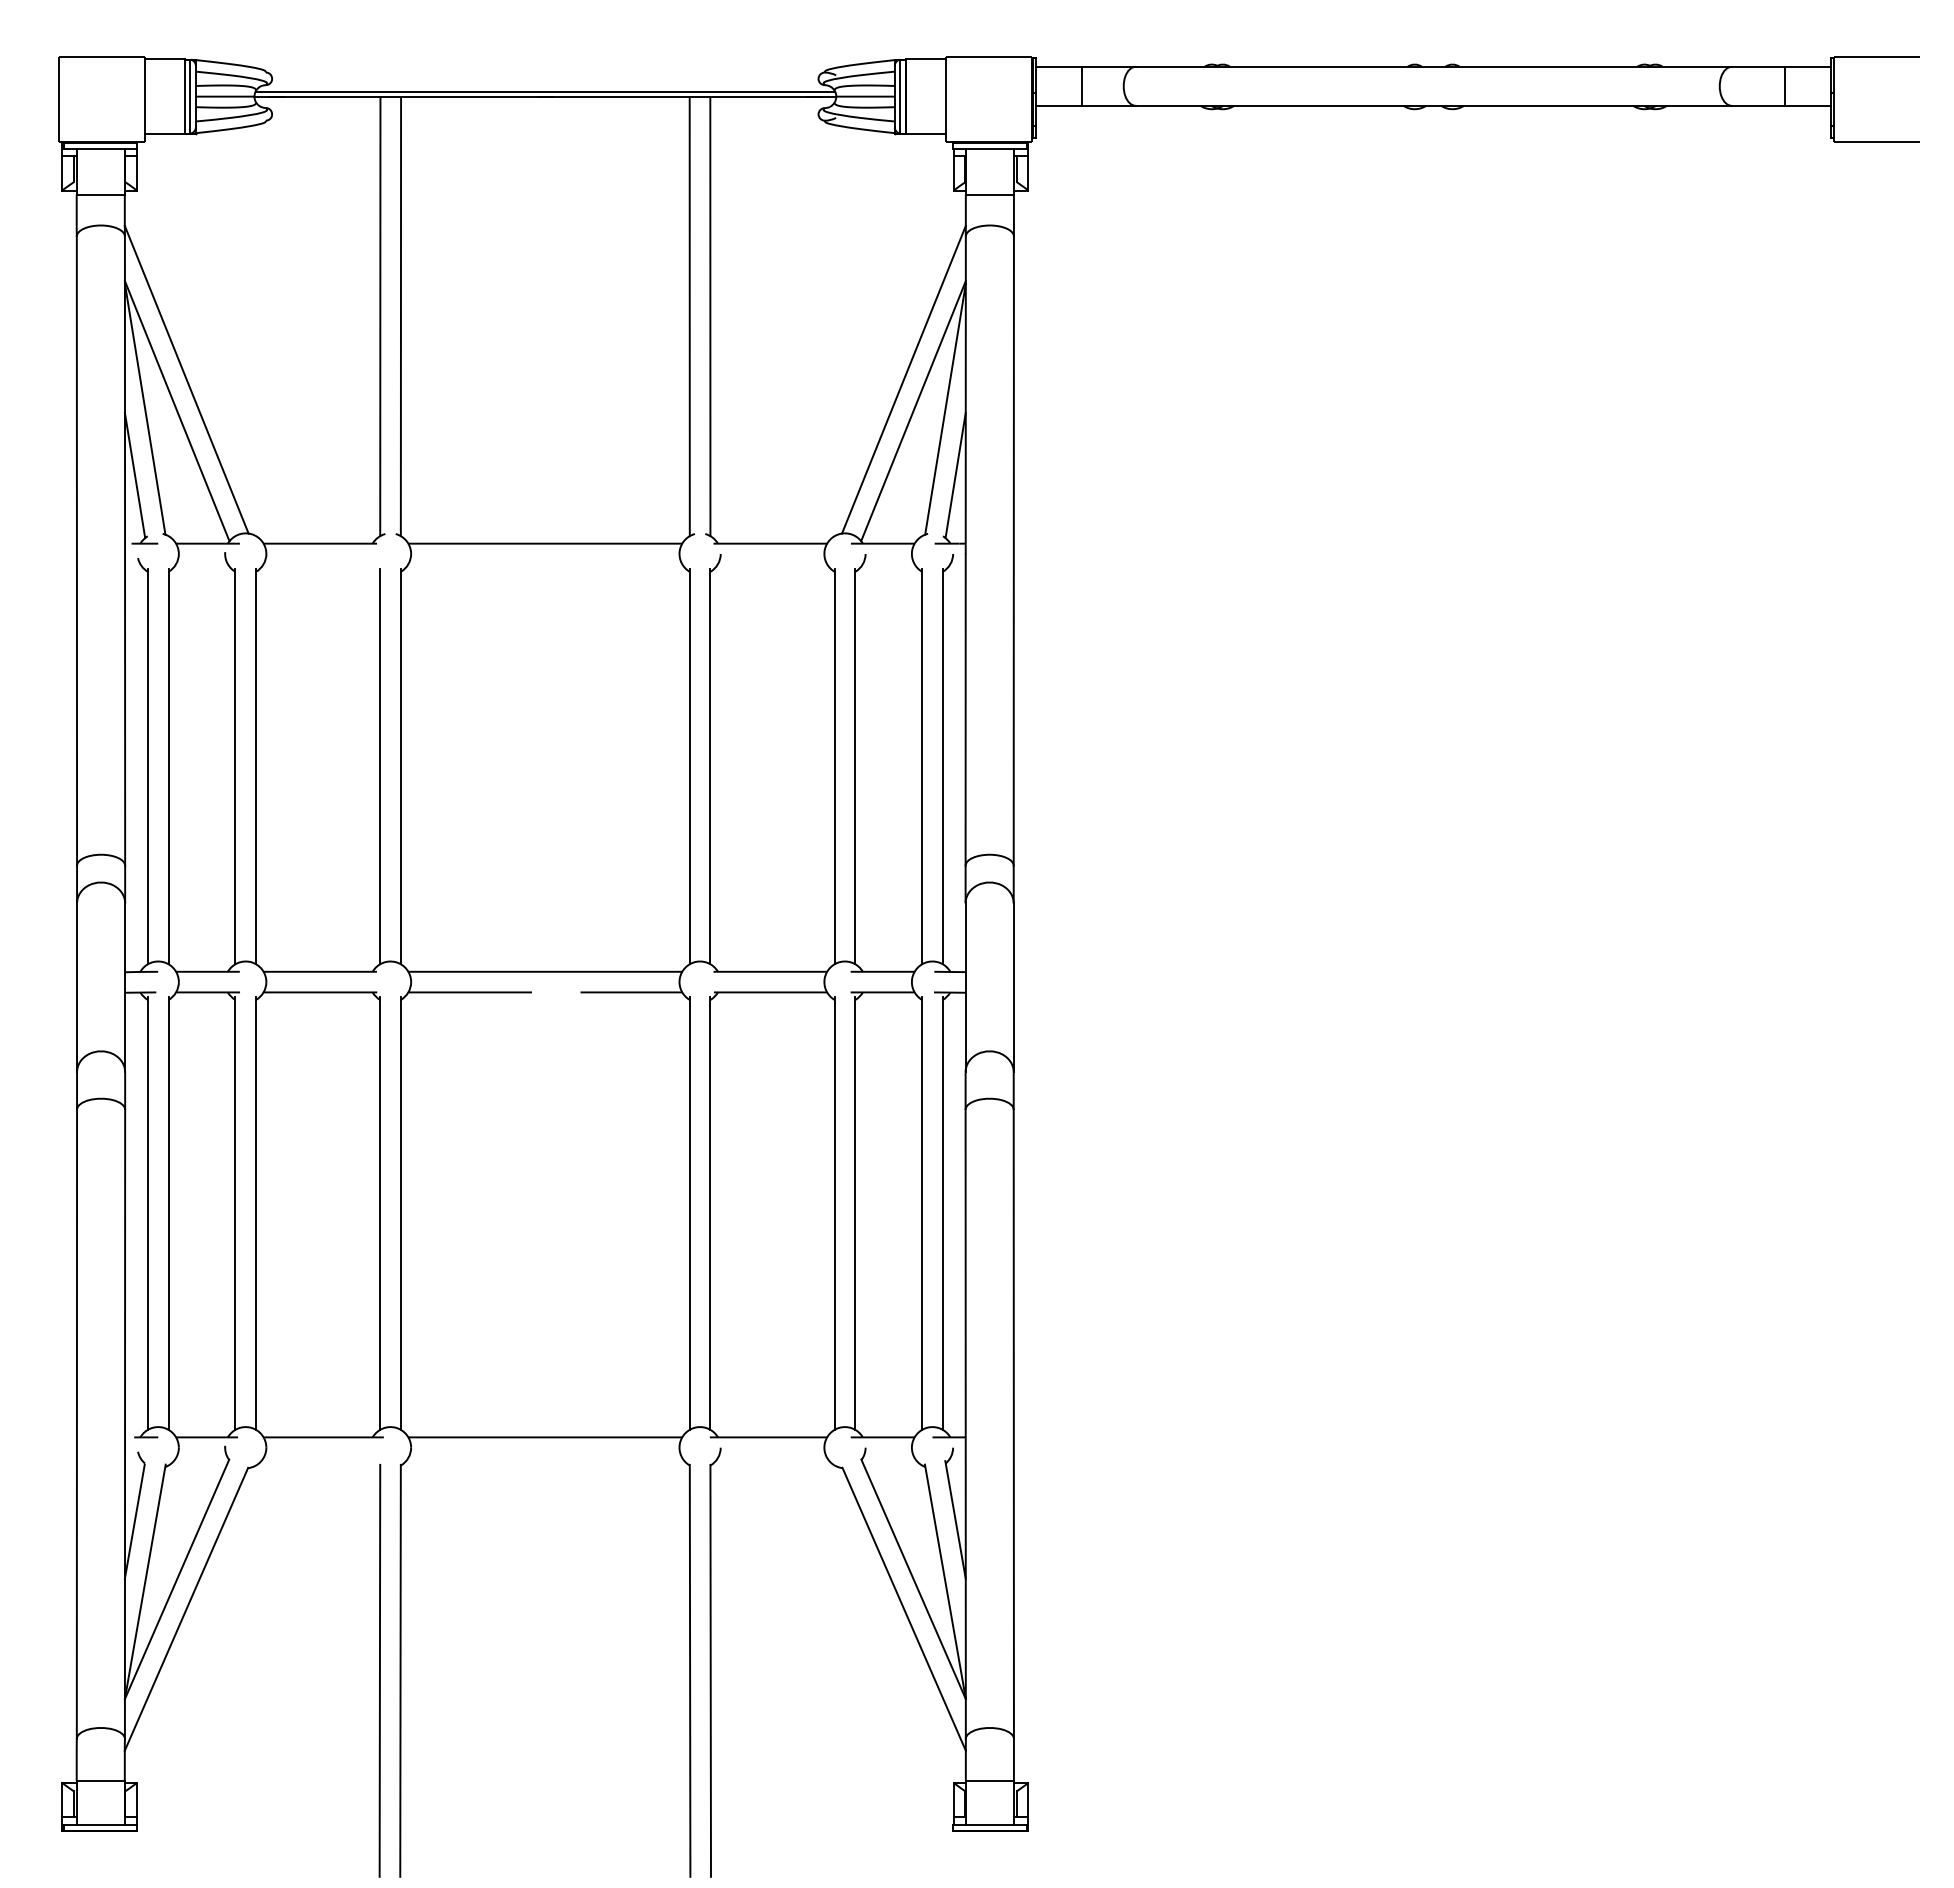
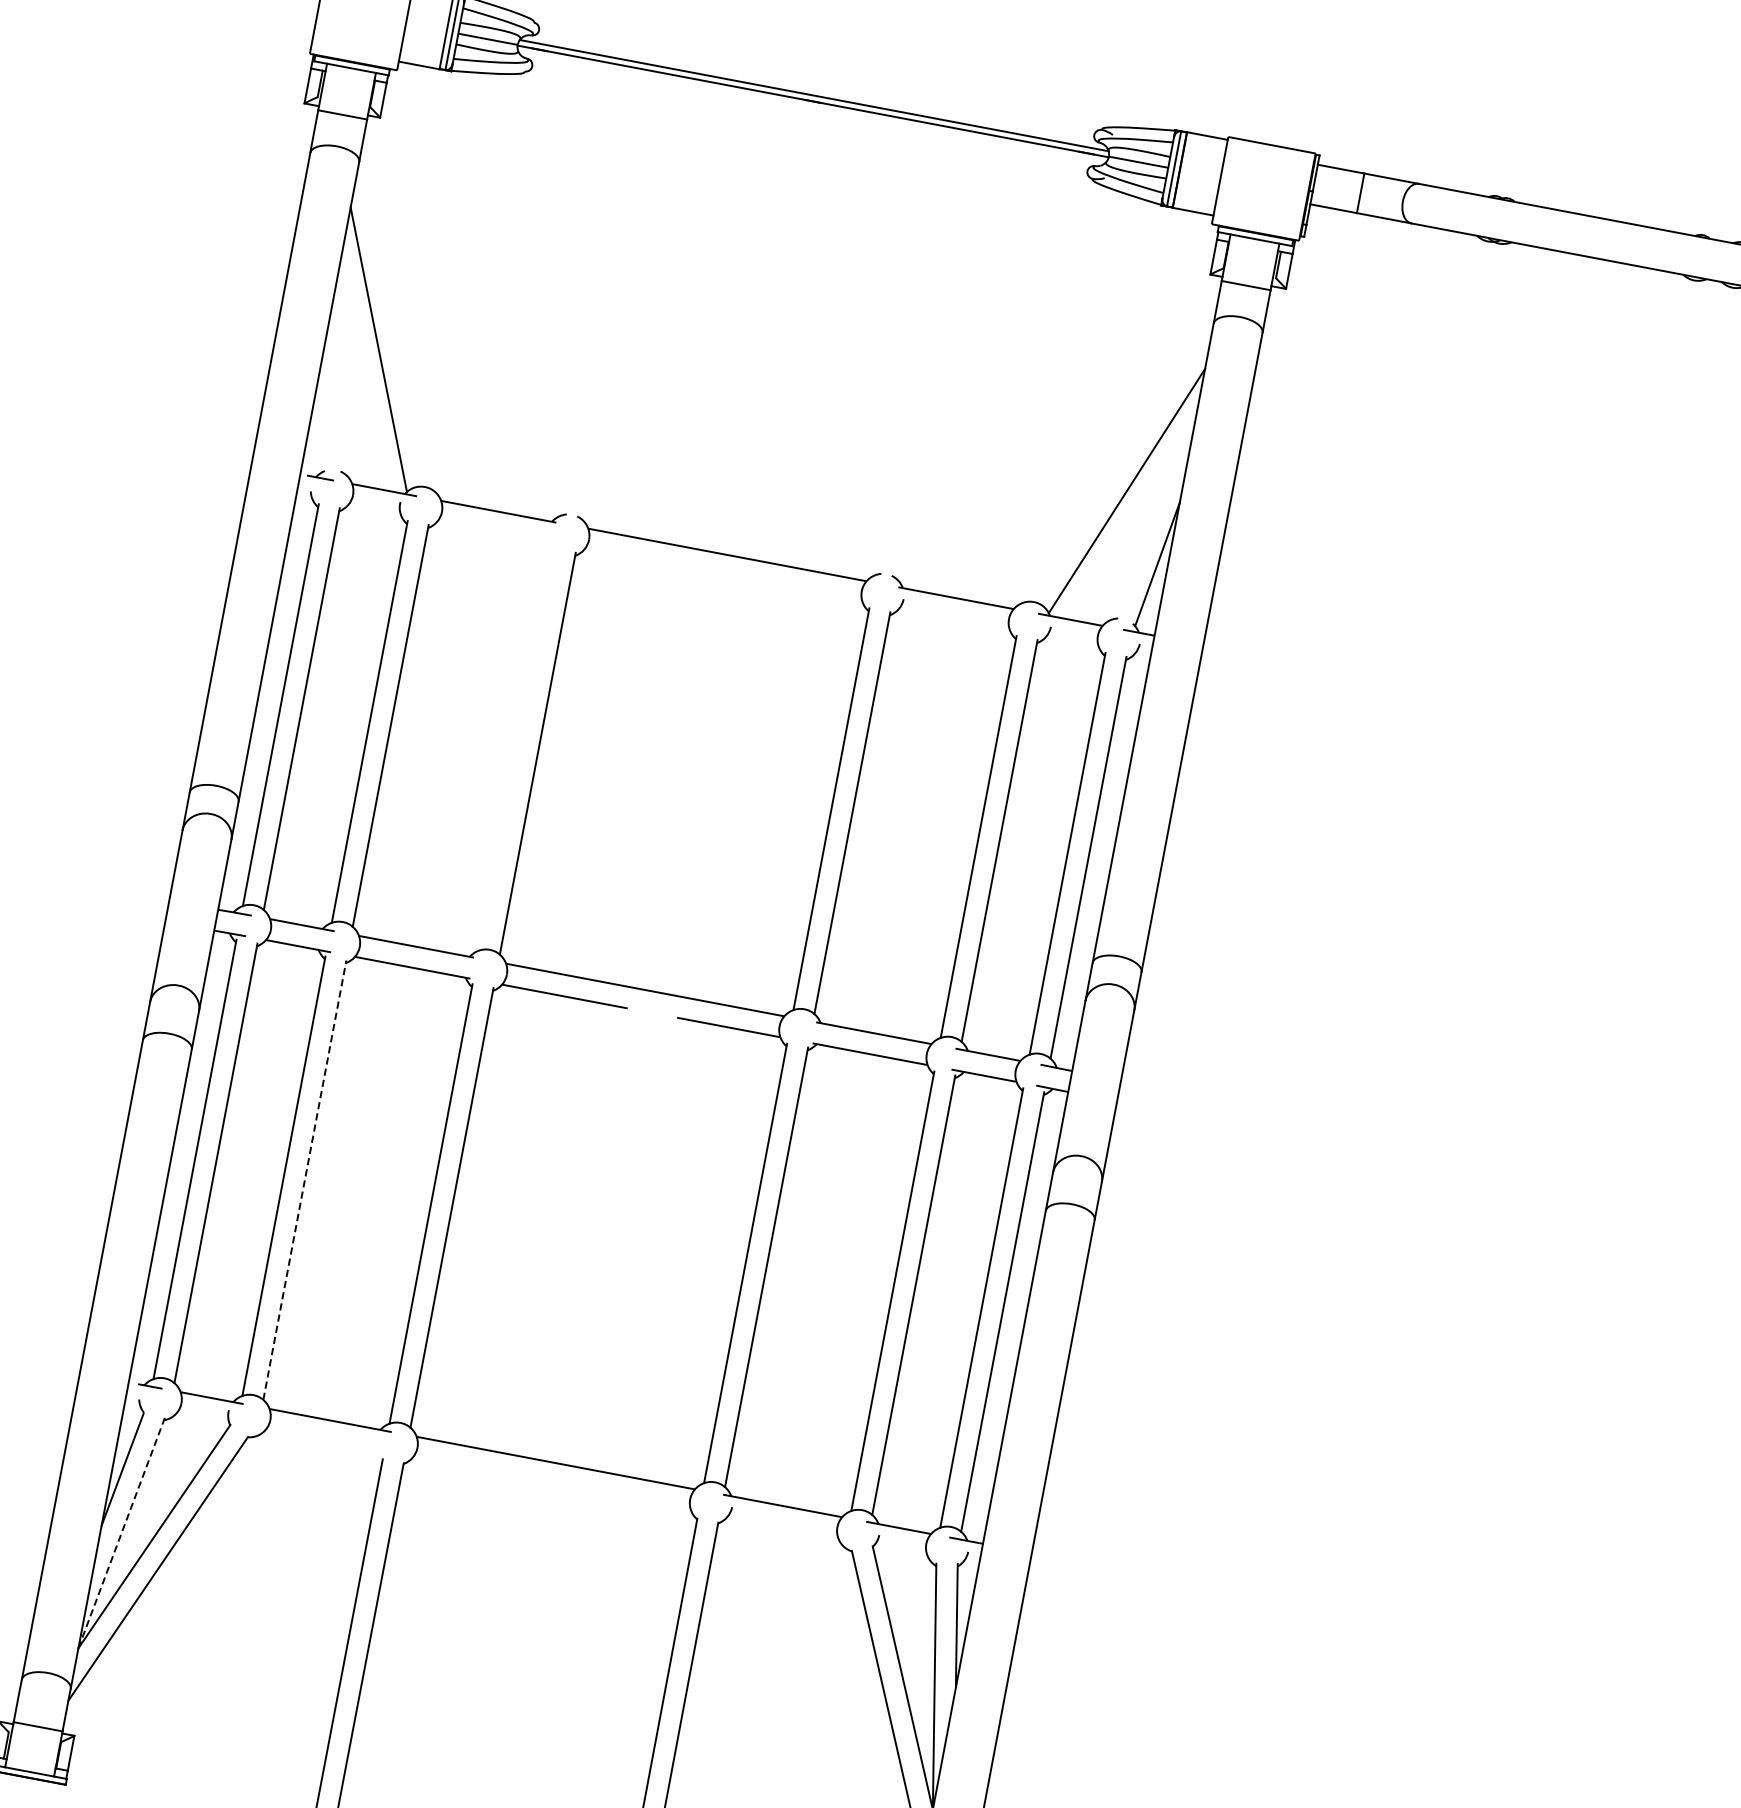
line: (380, 316) -> (603, 292), removed
line: (400, 316) -> (623, 296), removed
line: (689, 316) -> (917, 351), removed
line: (710, 316) -> (938, 355), removed
line: (186, 379) -> (394, 319), removed
line: (903, 379) -> (1122, 456), removed
line: (144, 408) -> (346, 340), removed
line: (945, 408) -> (1160, 494), removed
line: (134, 475) -> (323, 406), removed
line: (380, 766) -> (517, 749), removed
line: (256, 1213) -> (305, 1180), solid -> dashed
line: (145, 1581) -> (121, 1532), solid -> dashed

